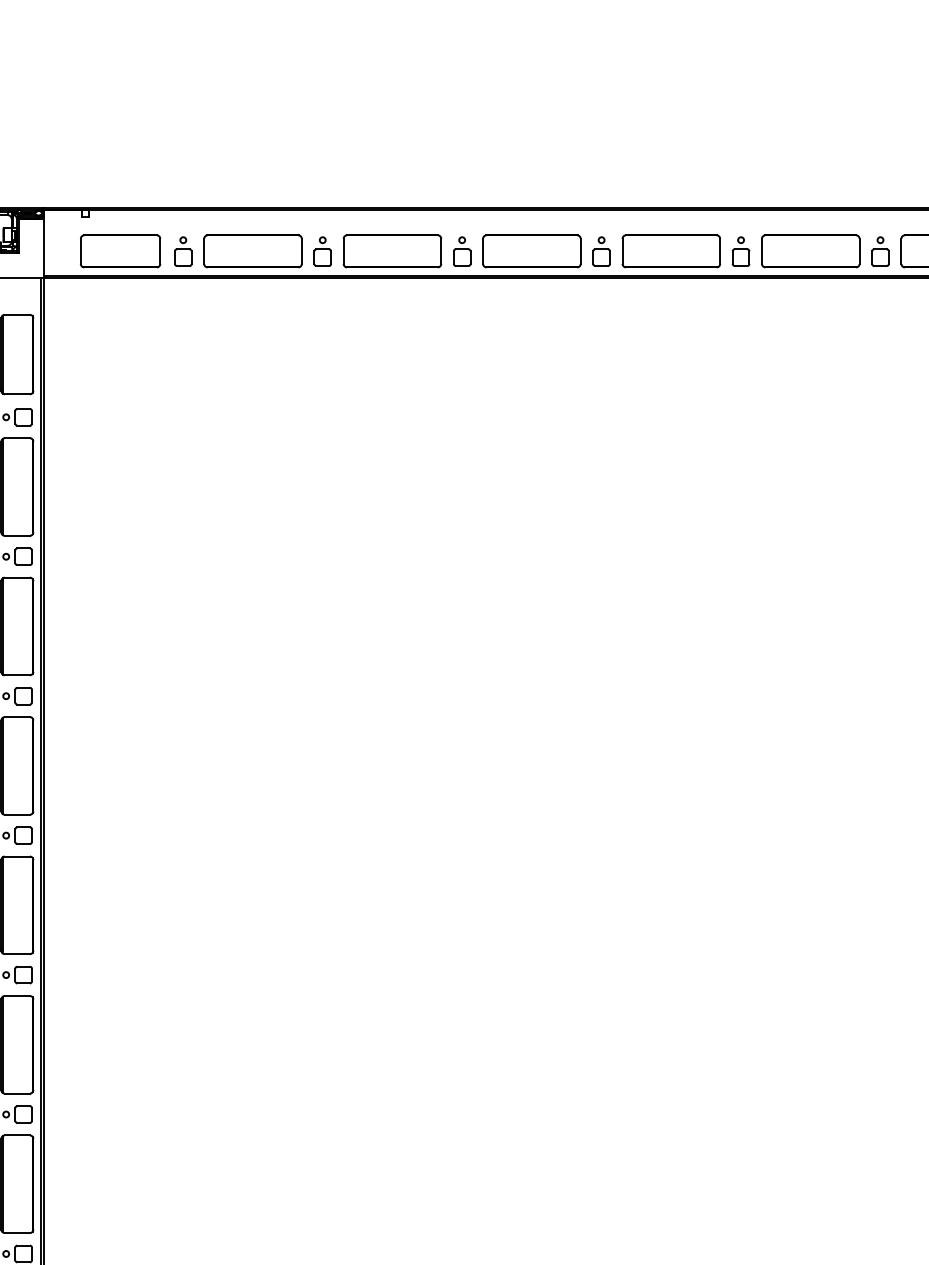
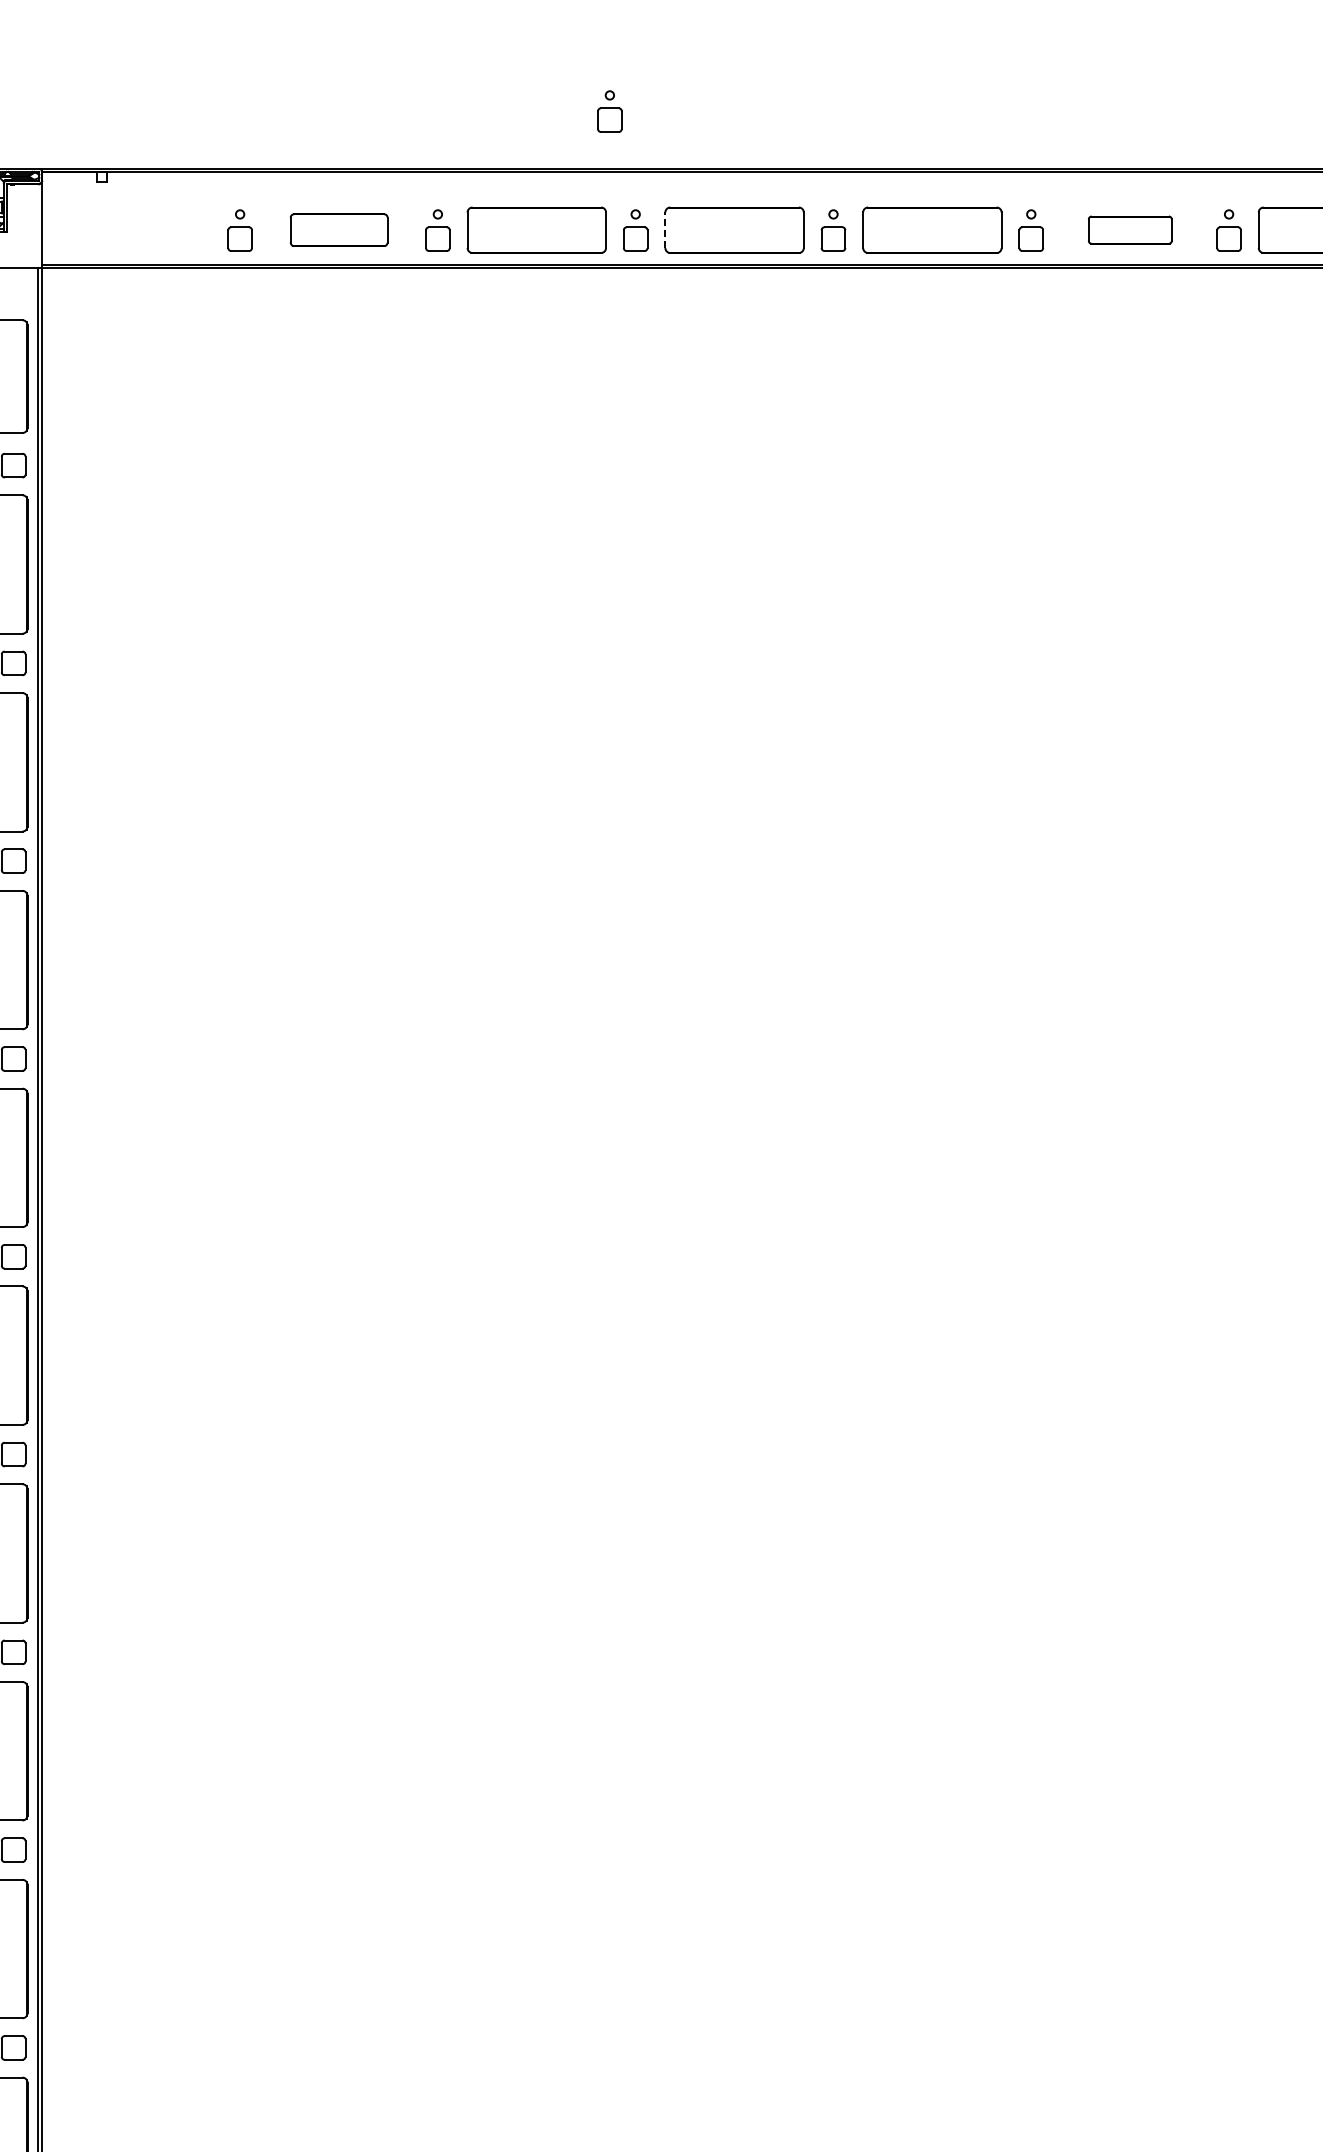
part: (443, 167) -> (609, 111), added
part: (120, 250) -> (150, 229), removed
part: (253, 250) -> (339, 229), size x0.7
part: (811, 250) -> (1130, 229), size x0.6
line: (483, 251) -> (665, 230), solid -> dashed

